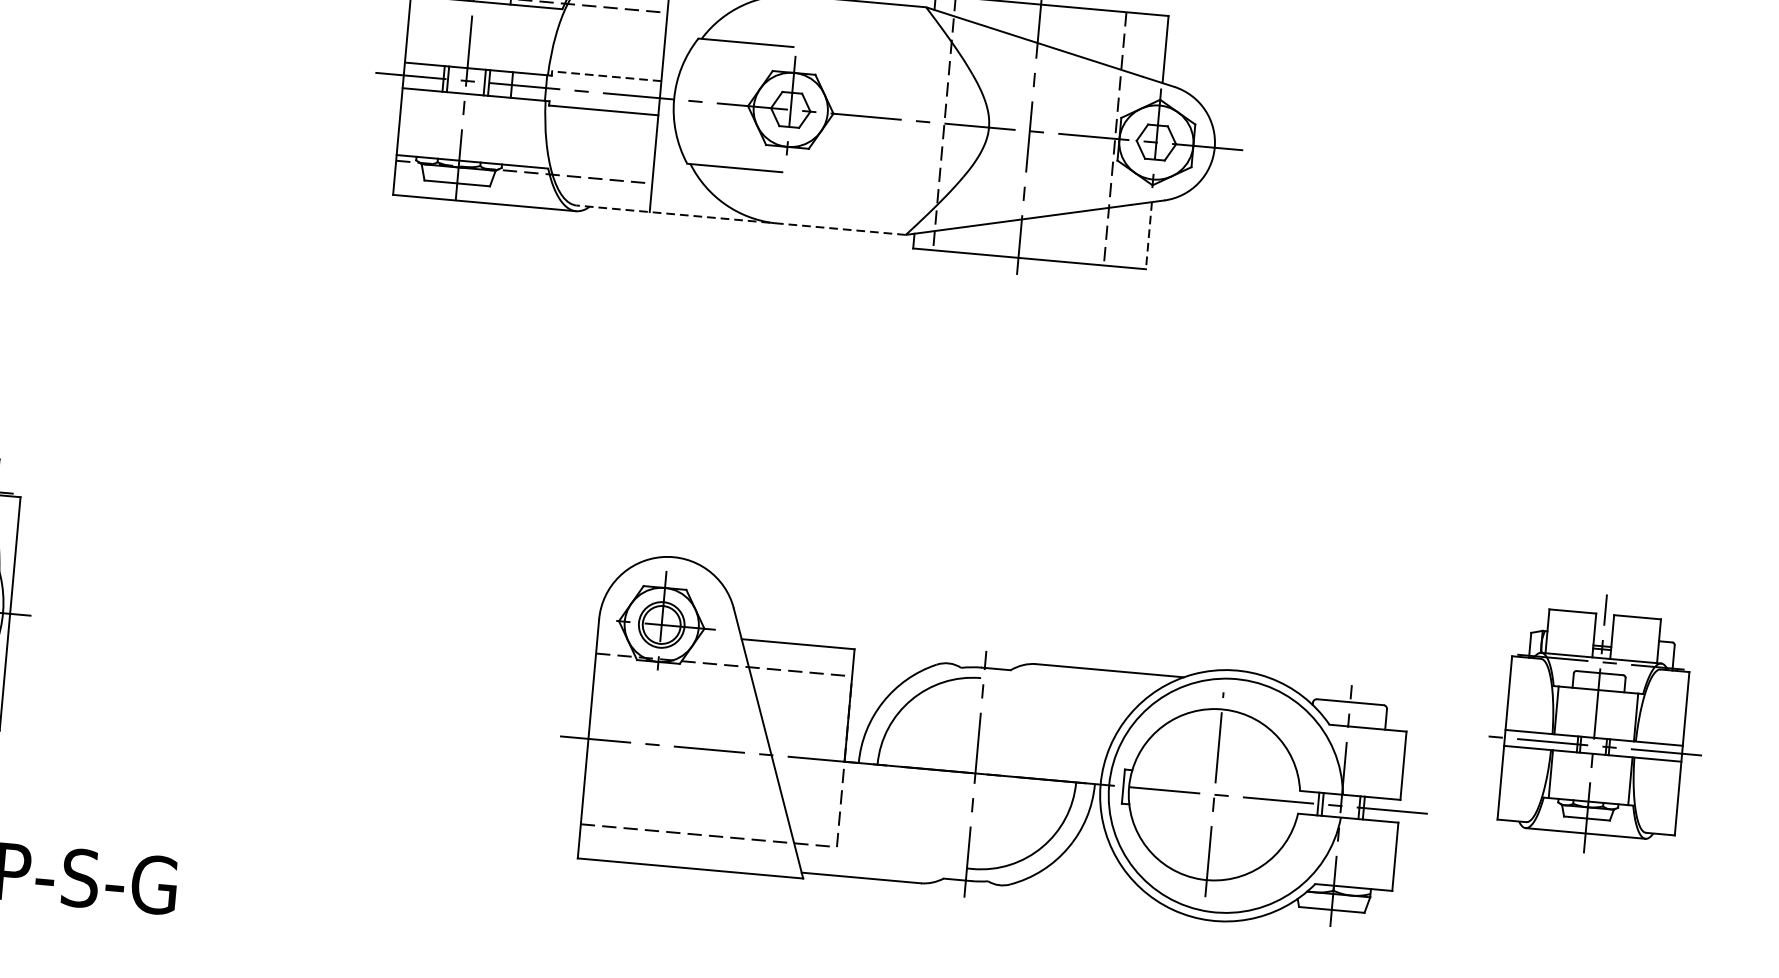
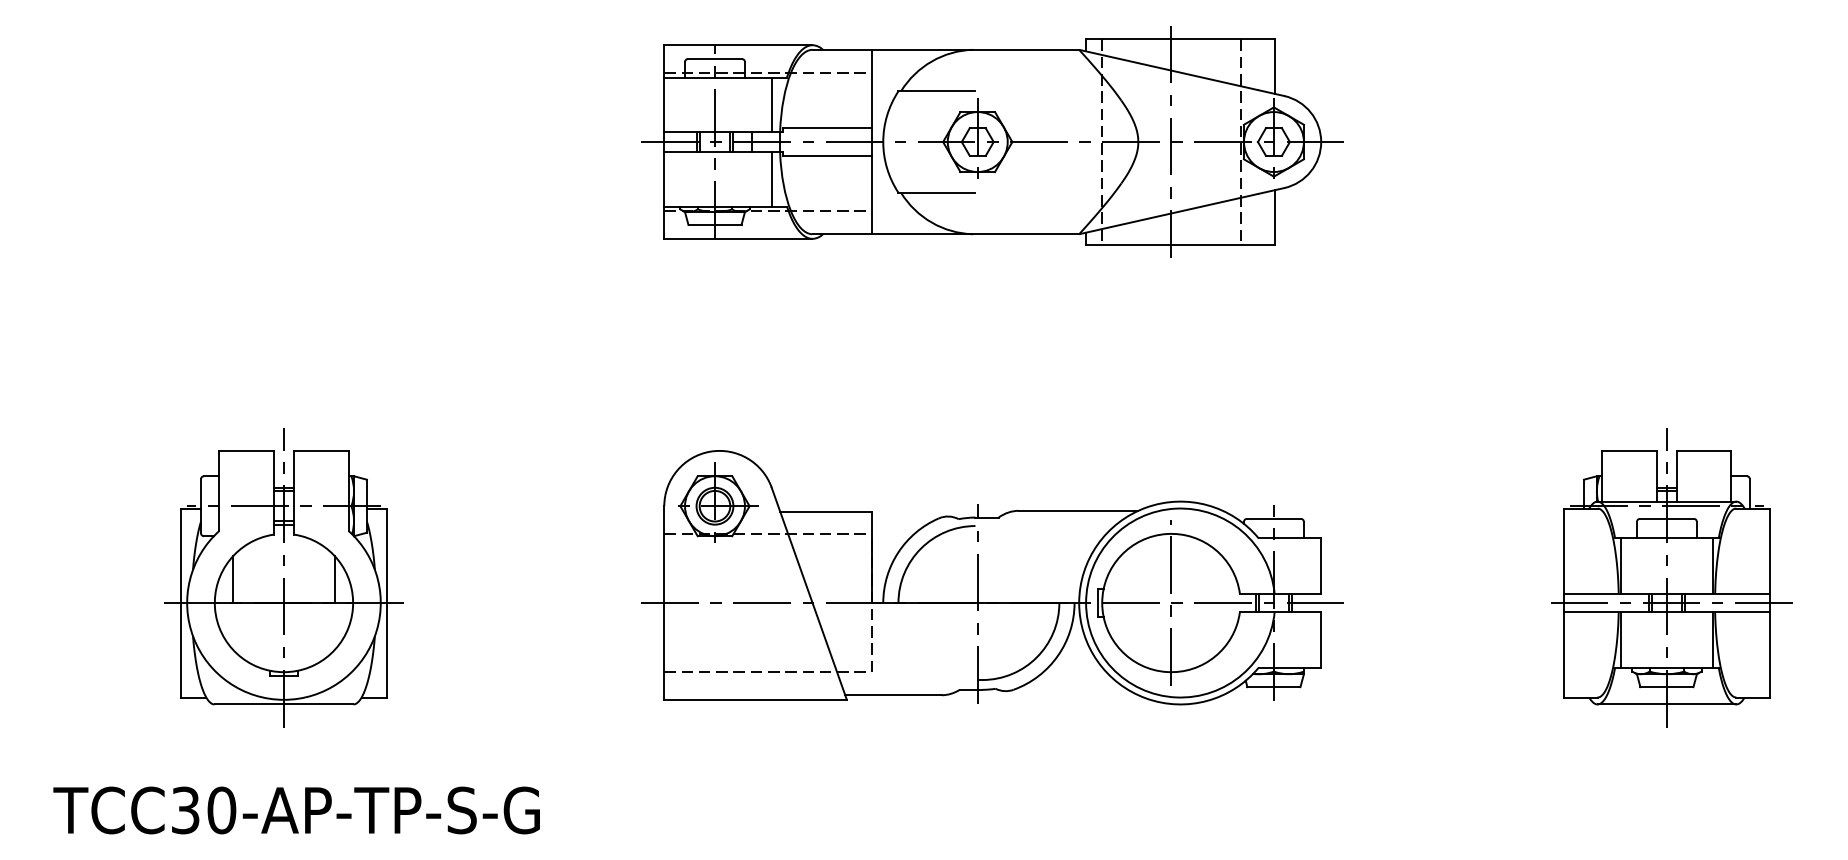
line: (540, 40) -> (771, 104), added
line: (605, 76) -> (826, 128), dashed -> solid
line: (532, 133) -> (771, 179), added
line: (740, 220) -> (945, 234), dashed -> solid
line: (1148, 235) -> (1274, 217), dashed -> solid
part: (1599, 723) -> (1671, 577), size x1.43
part: (996, 743) -> (992, 577), moved

